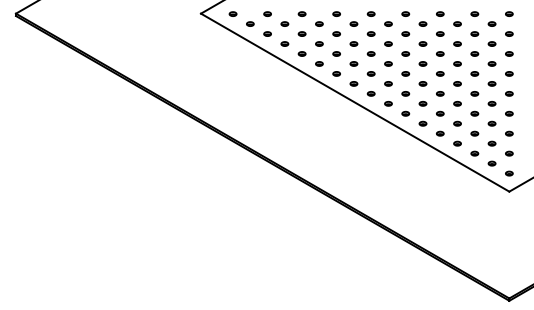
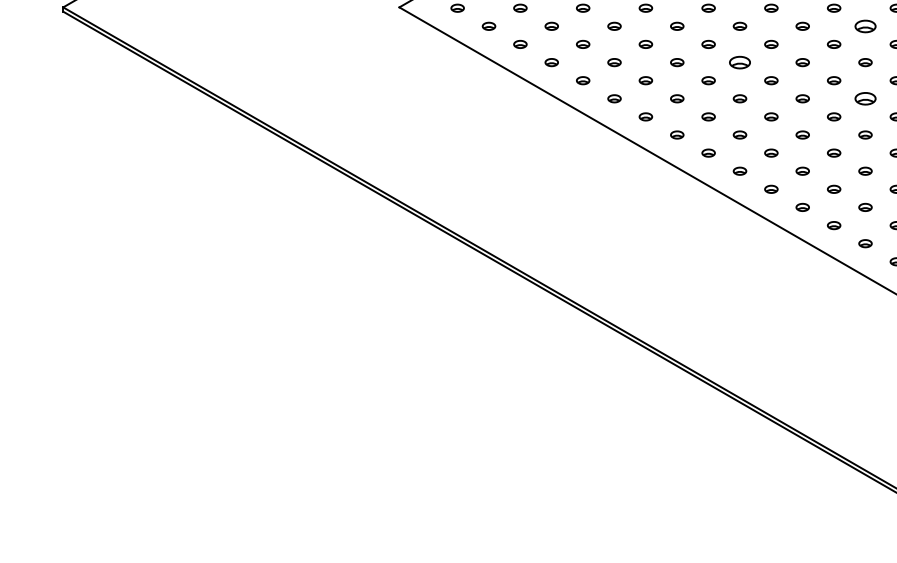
part: (457, 23) -> (865, 25), size x1.6
part: (388, 43) -> (740, 61), size x1.6
part: (457, 63) -> (865, 97), size x1.6

